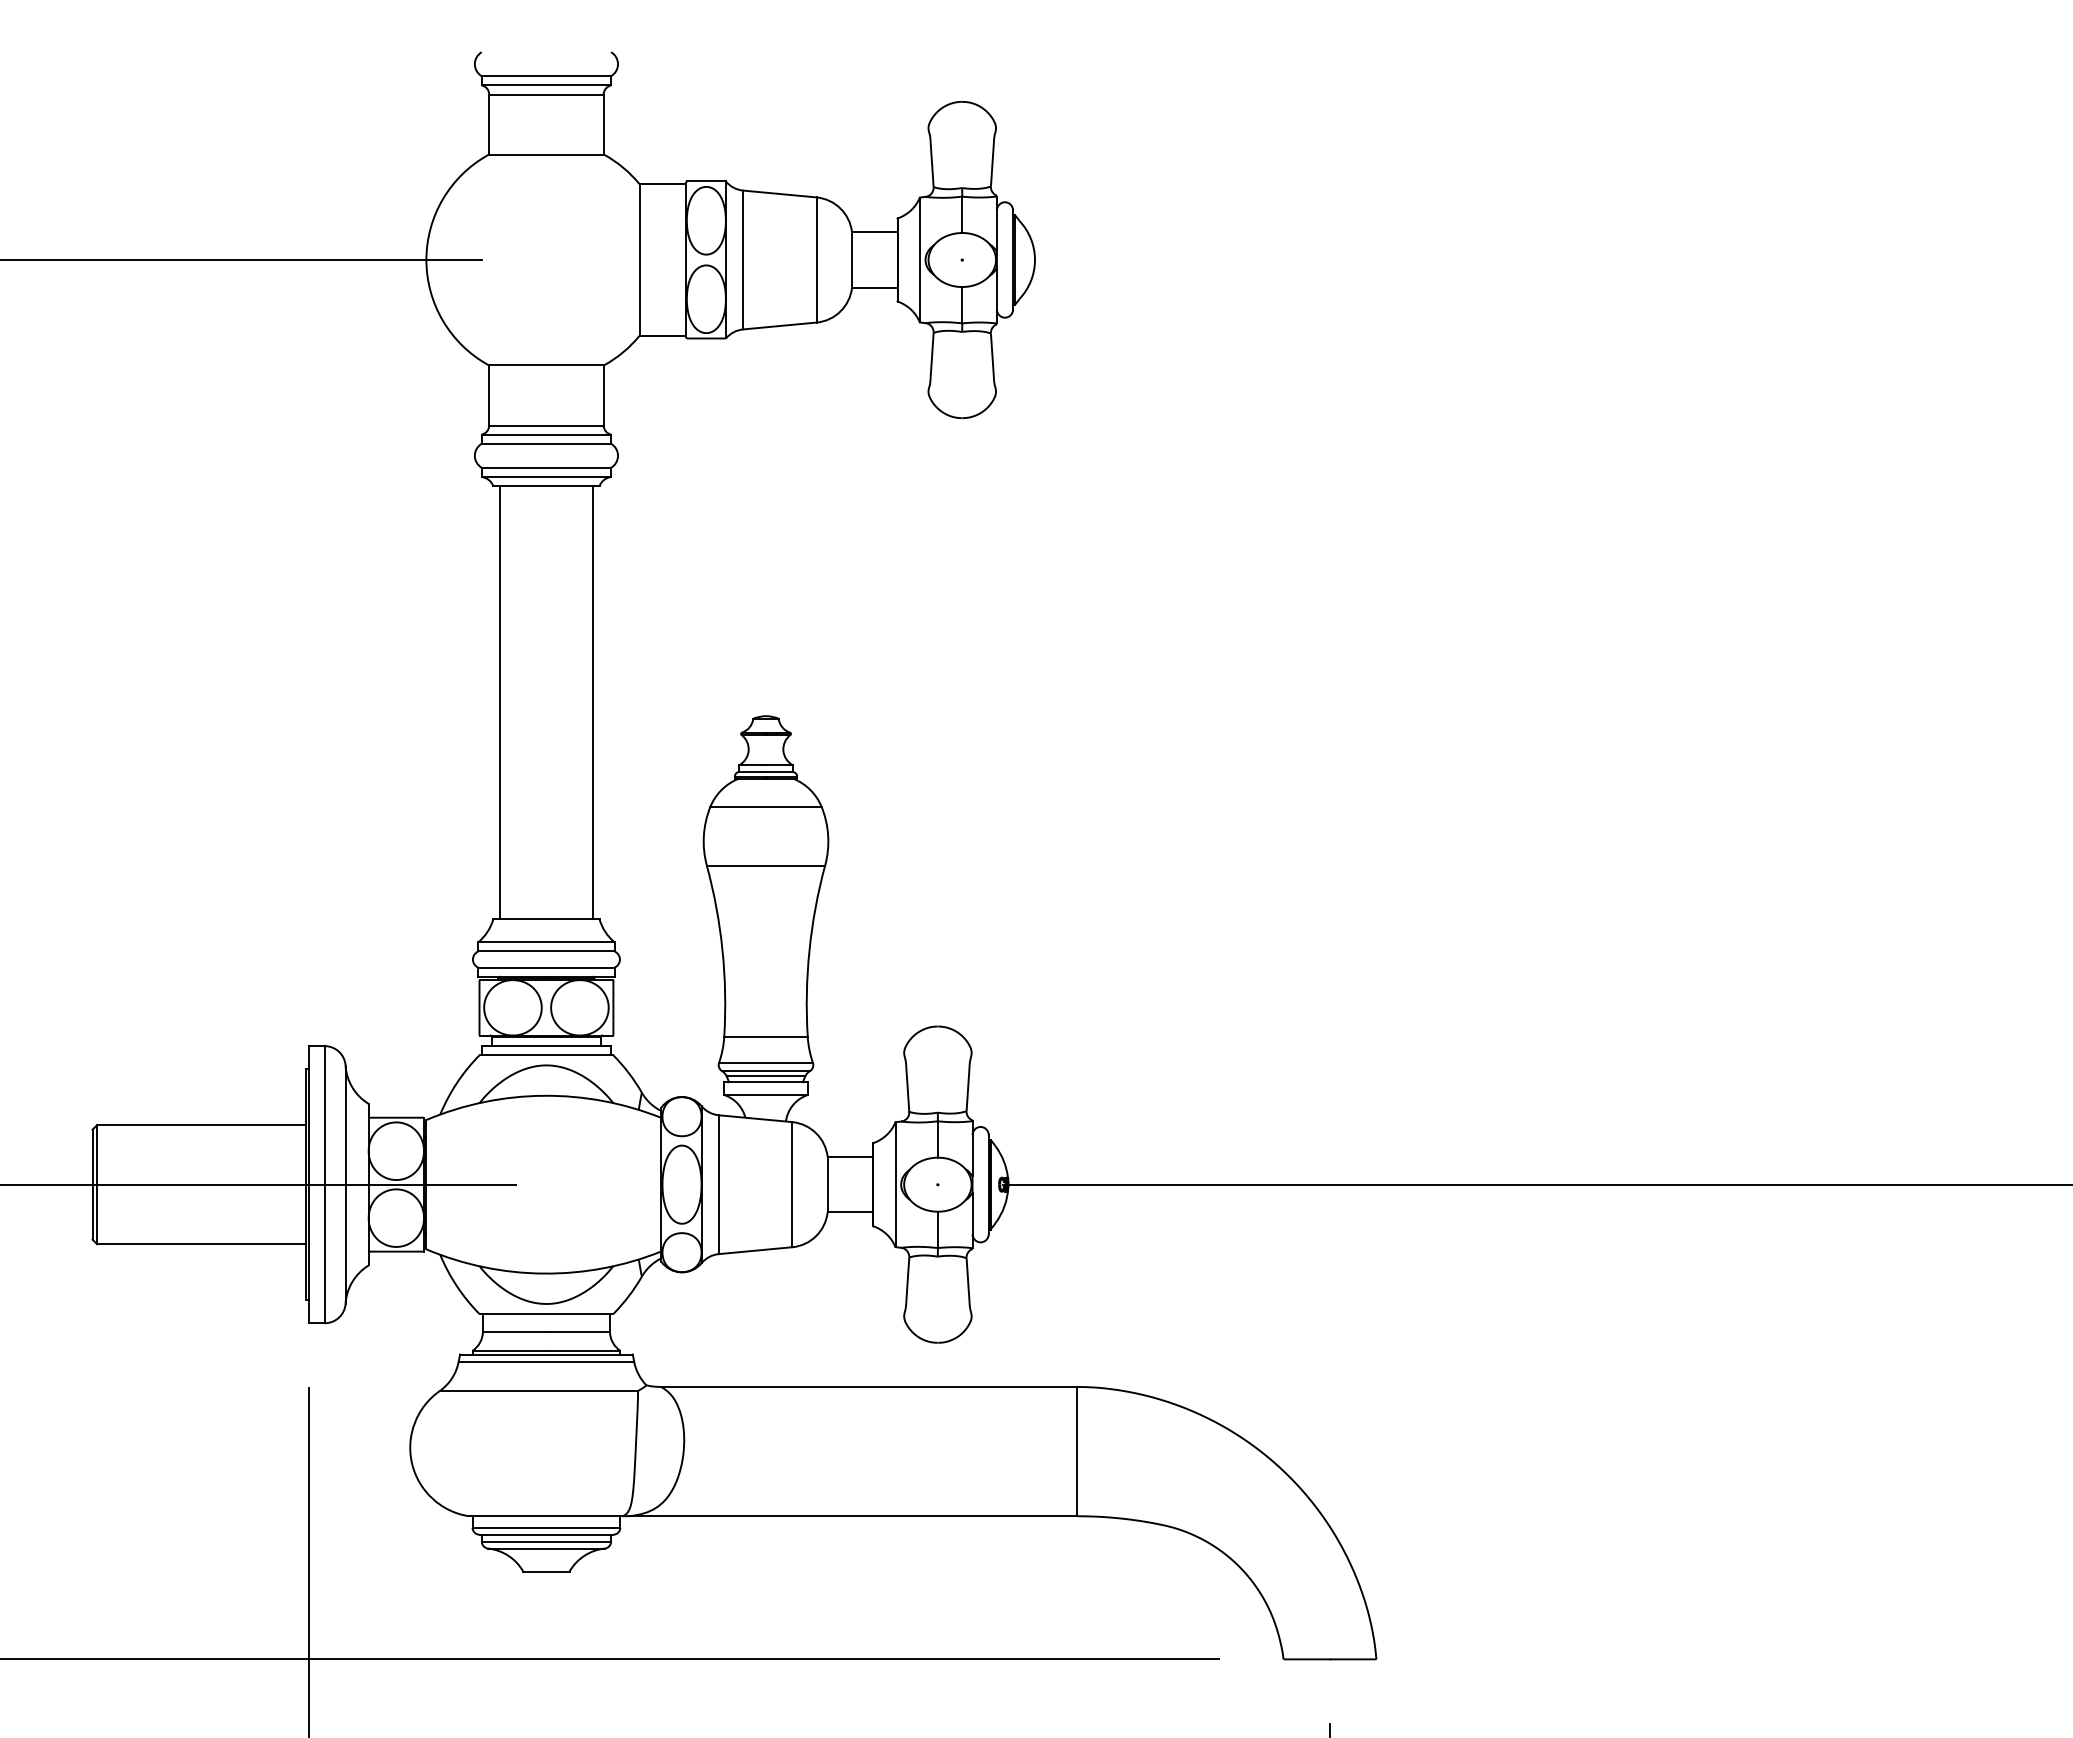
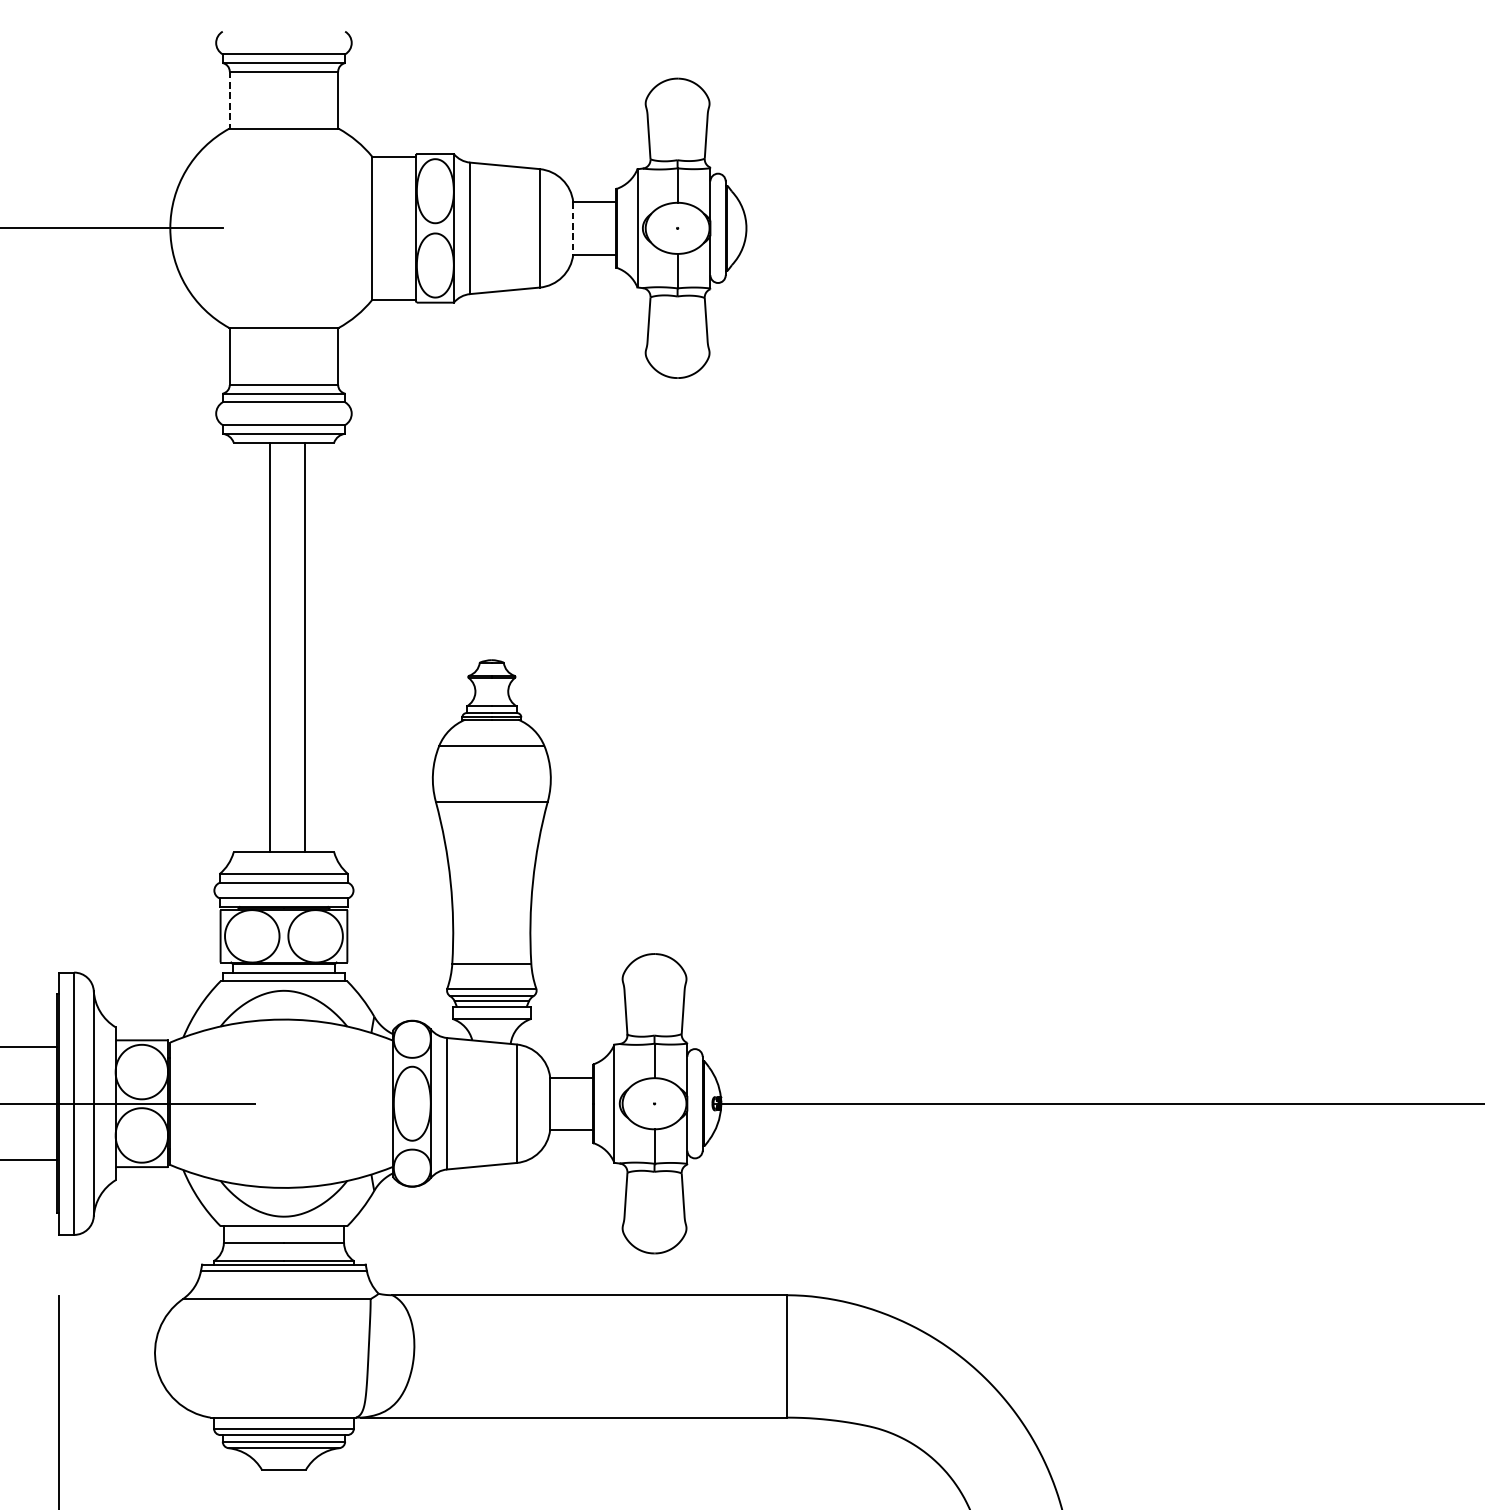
line: (489, 125) -> (230, 101), solid -> dashed
line: (852, 260) -> (573, 228), solid -> dashed
line: (500, 702) -> (304, 647), moved
line: (592, 702) -> (269, 647), moved

